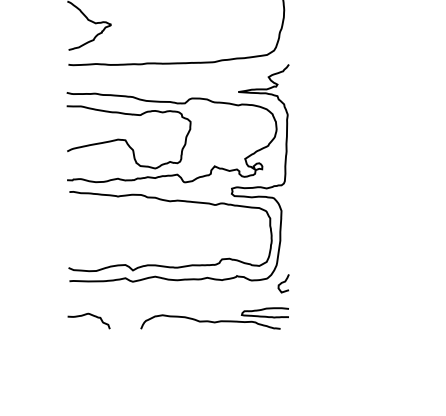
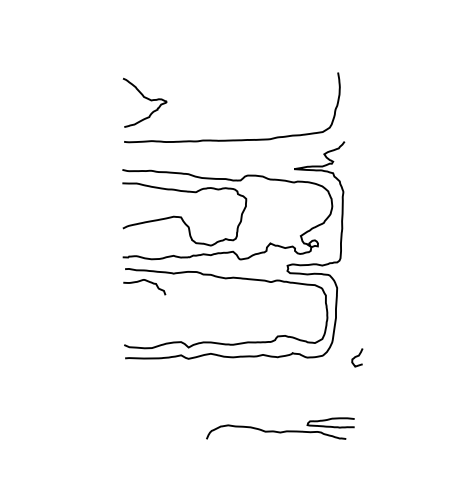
curve: (283, 283) -> (357, 357), moved
curve: (89, 315) -> (145, 281), moved
part: (214, 318) -> (280, 428), moved

